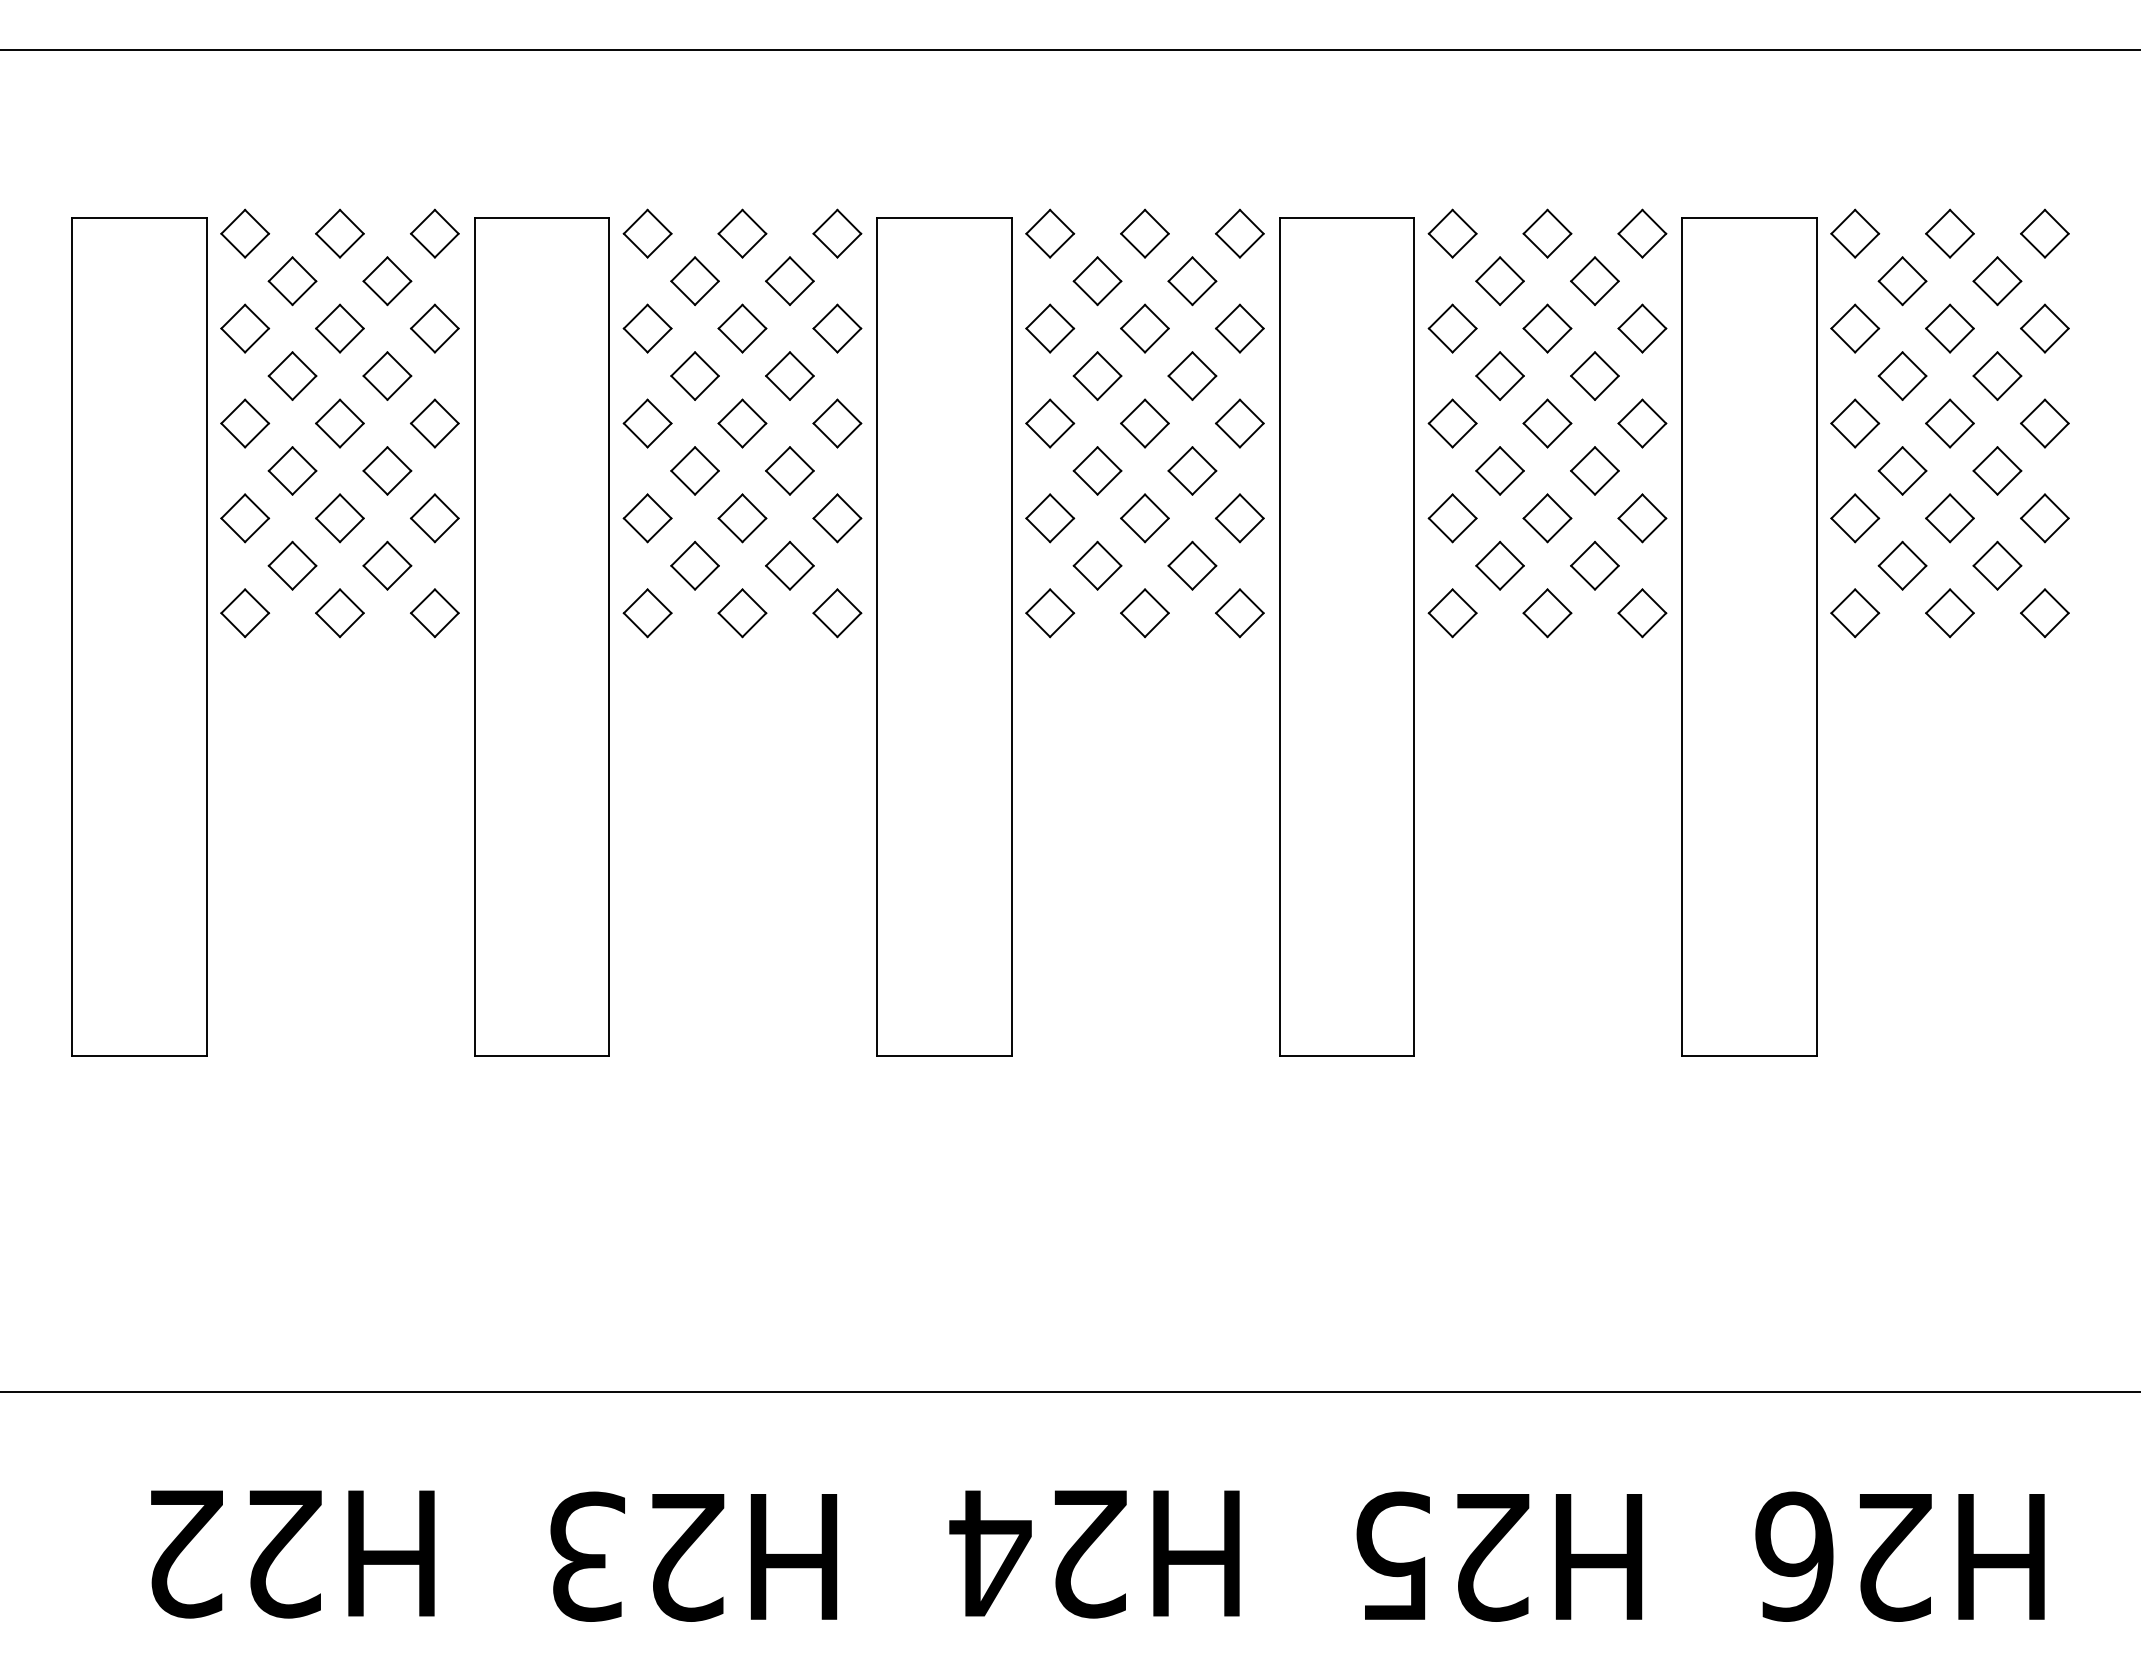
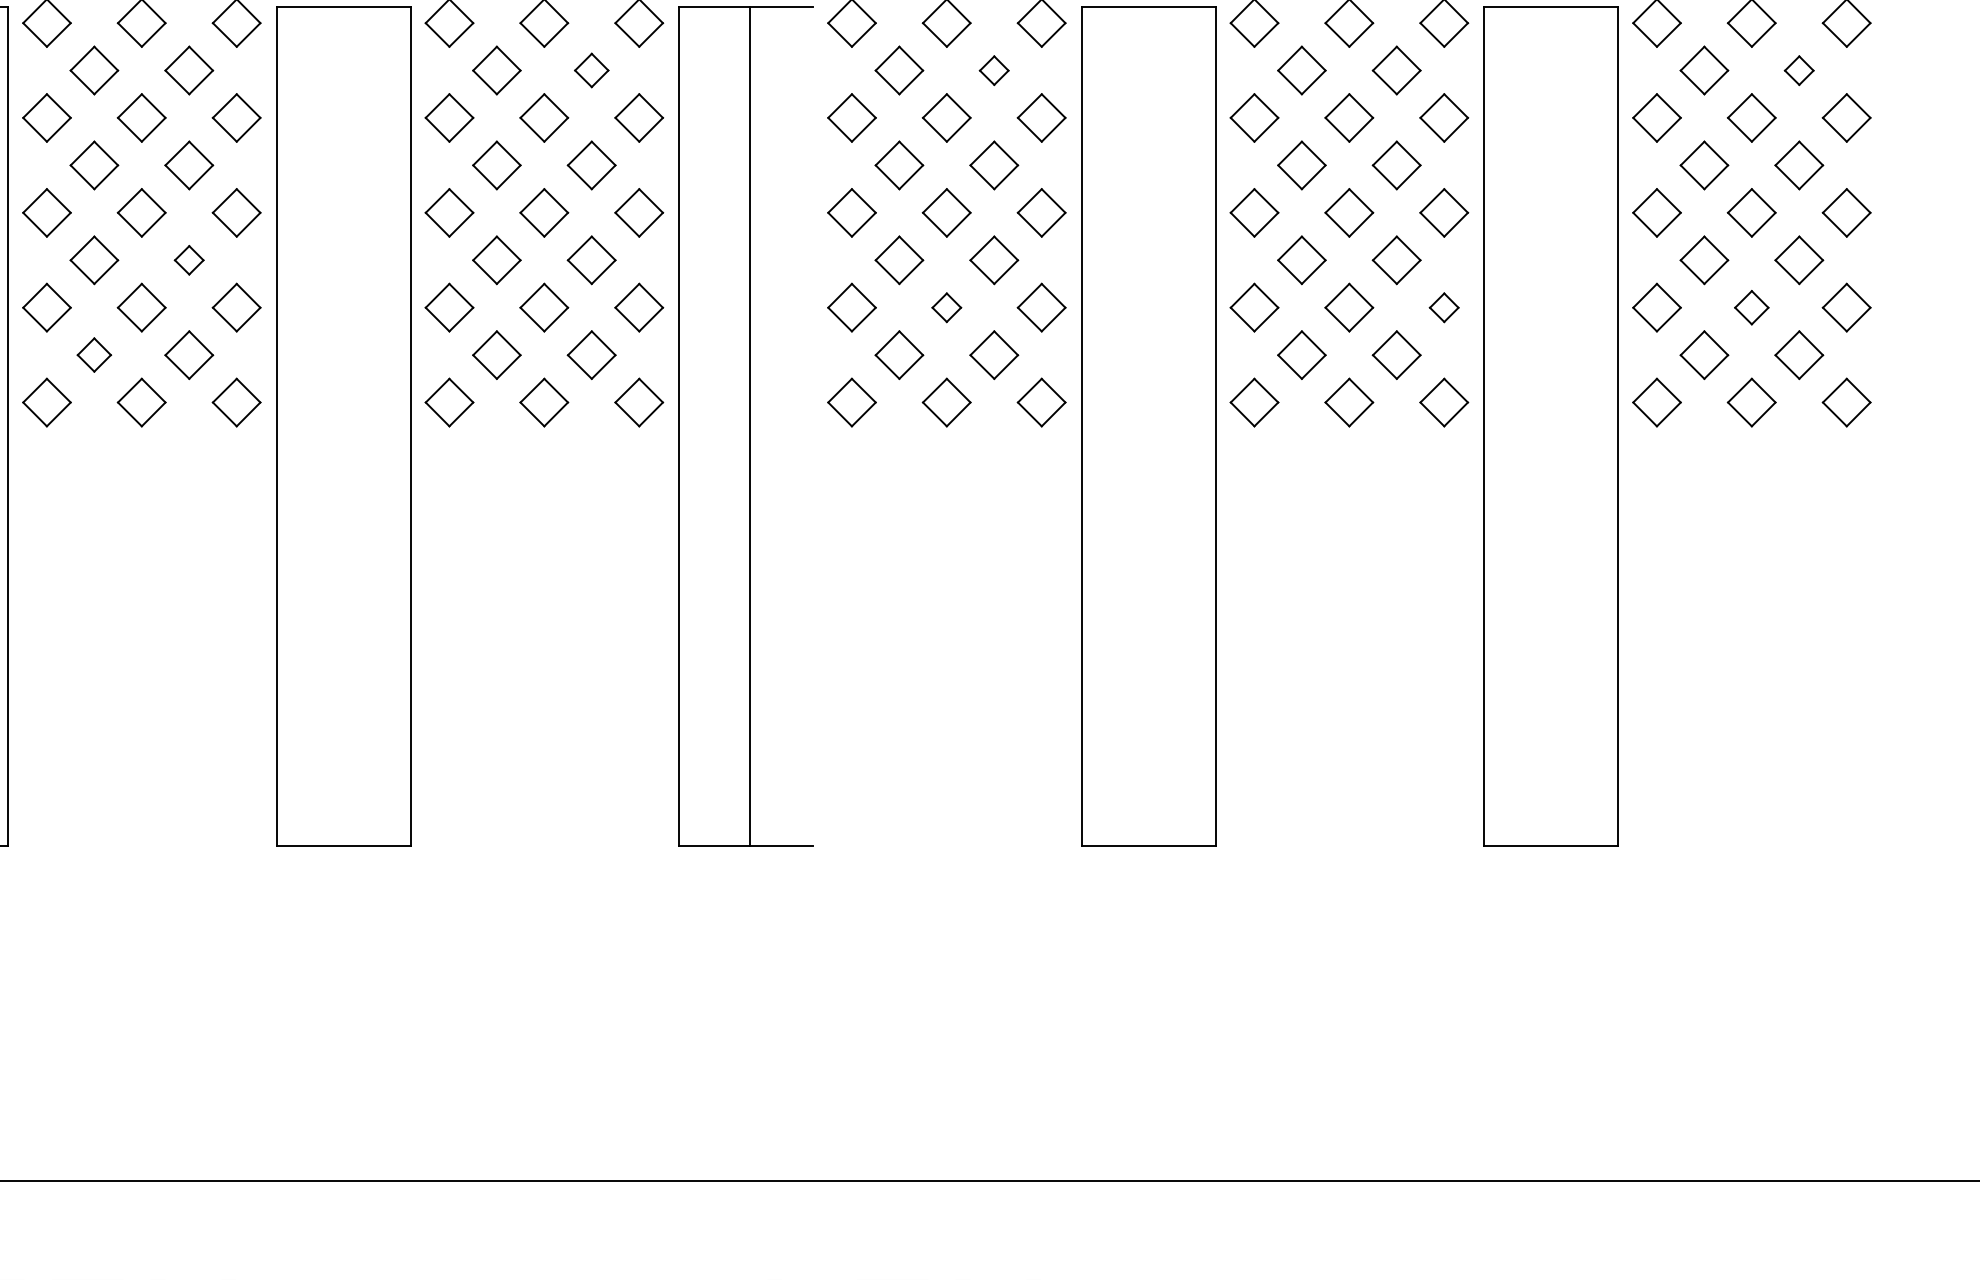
part: (789, 280) -> (591, 69), size x0.7
part: (1192, 281) -> (994, 70), size x0.6
part: (1997, 281) -> (1799, 70), size x0.6
part: (387, 470) -> (189, 259), size x0.6
part: (1144, 518) -> (946, 307), size x0.6
part: (1642, 518) -> (1444, 307), size x0.6
part: (1949, 518) -> (1751, 307), size x0.7
part: (292, 565) -> (94, 354), size x0.7
line: (1011, 636) -> (750, 425), moved

